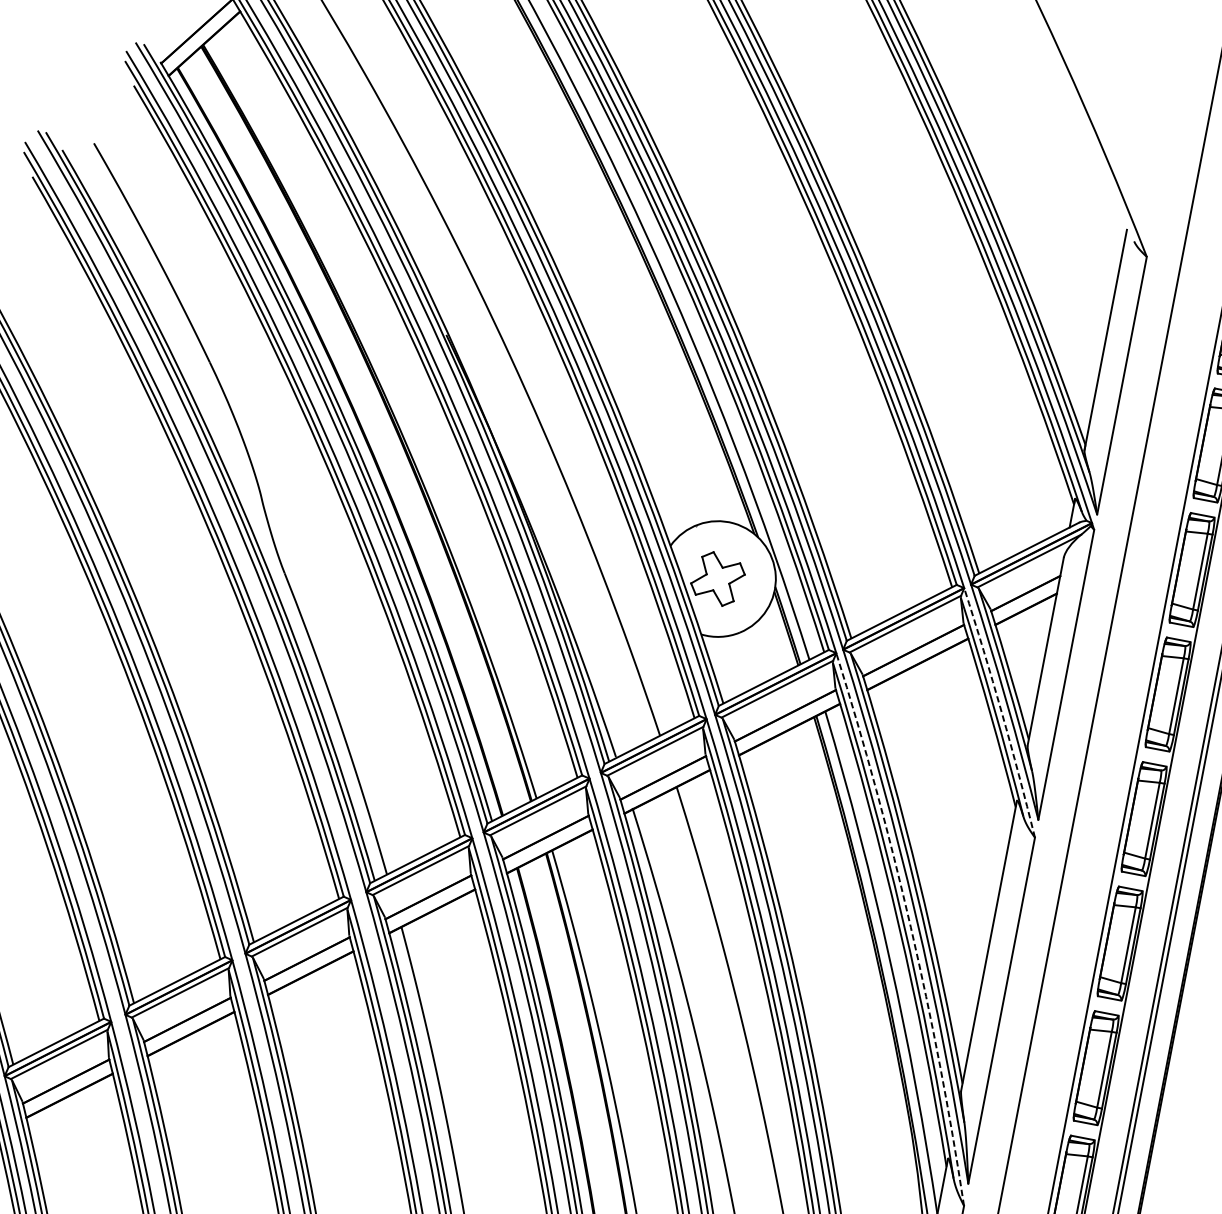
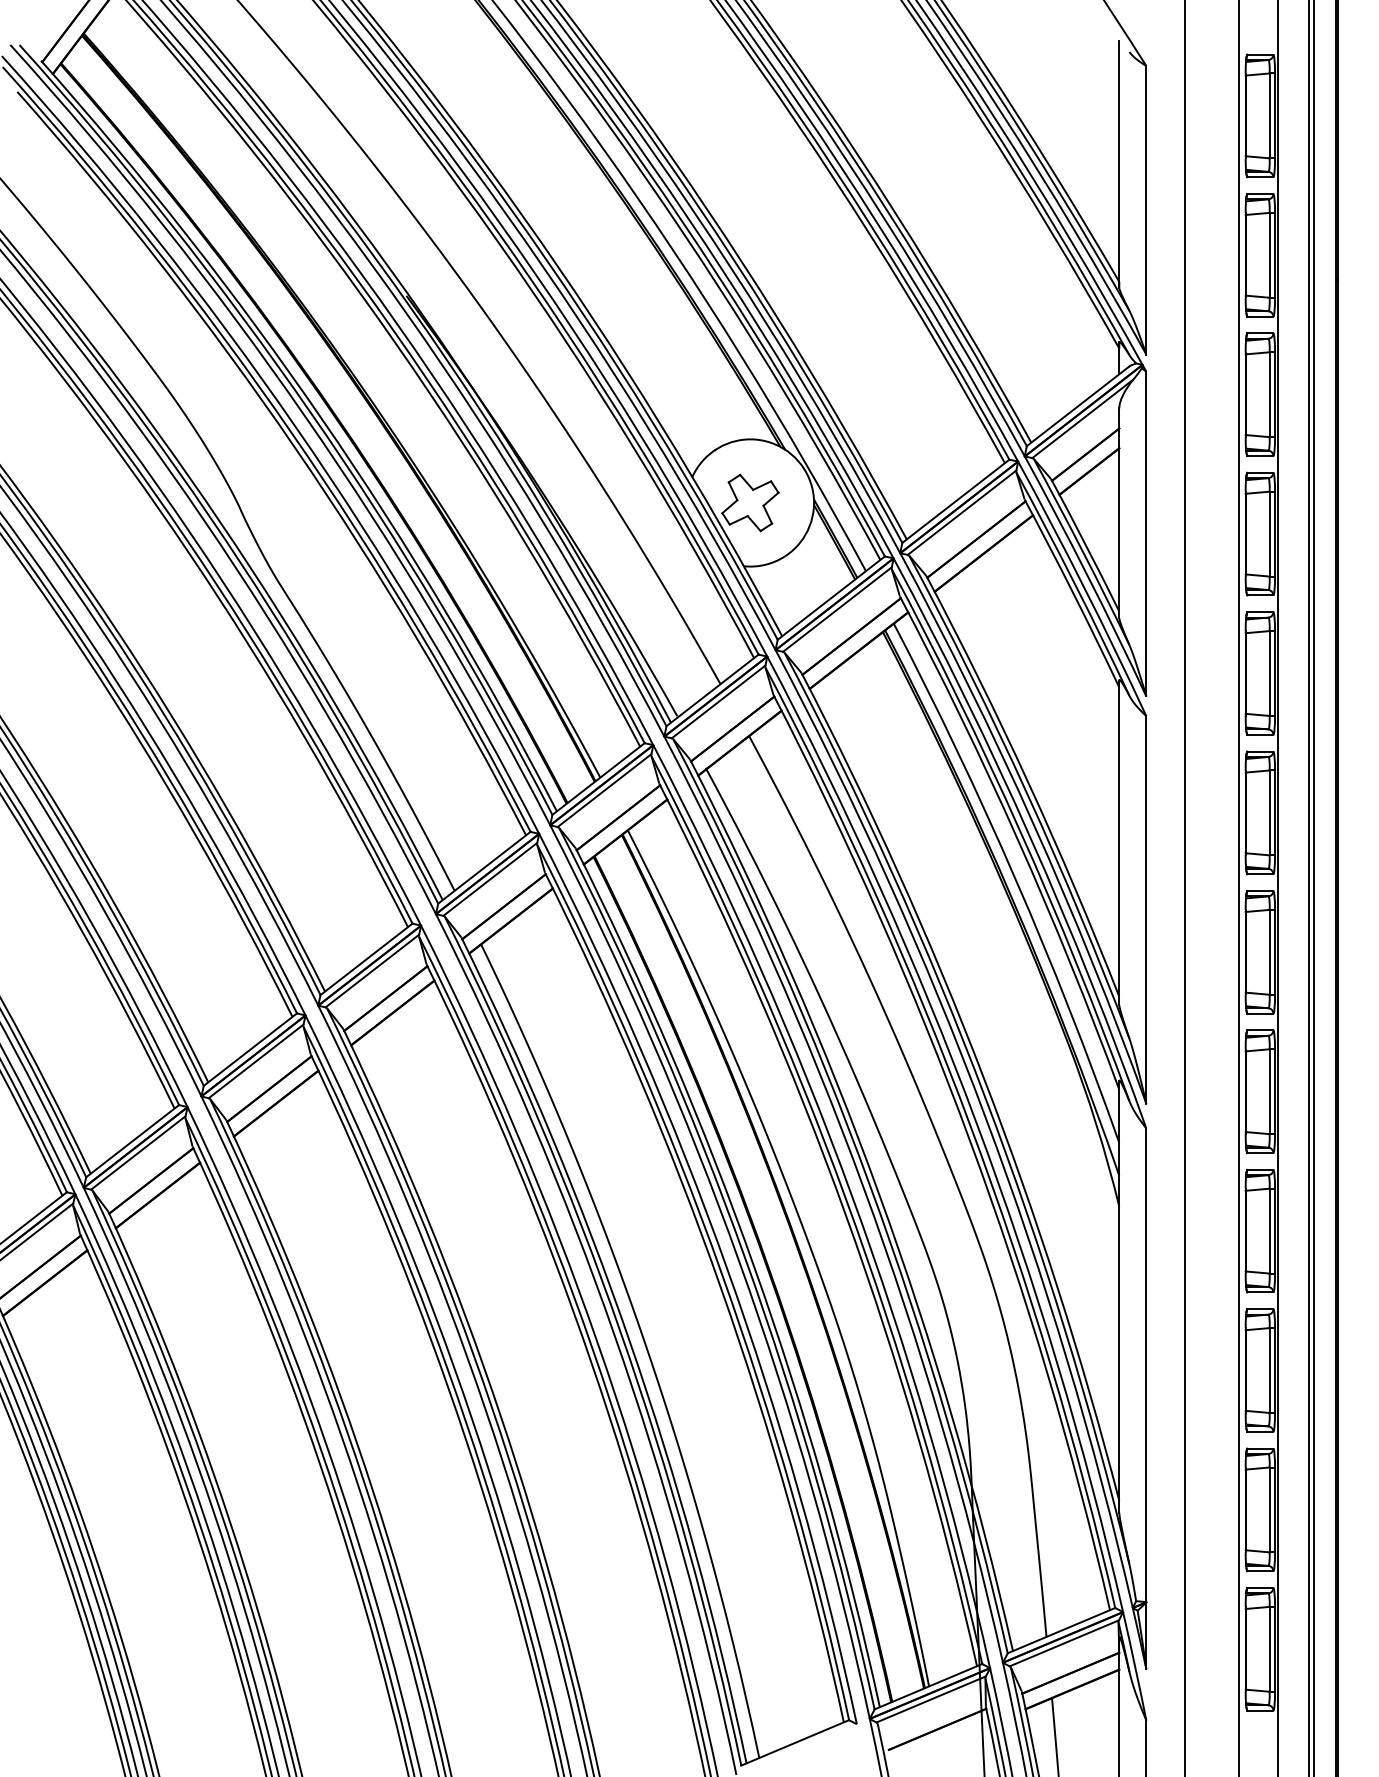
arc: (1001, 712) -> (1084, 587), dashed -> solid
arc: (910, 926) -> (1030, 838), dashed -> solid

